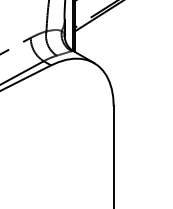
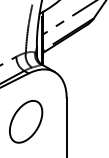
part: (47, 144) -> (26, 121), added

